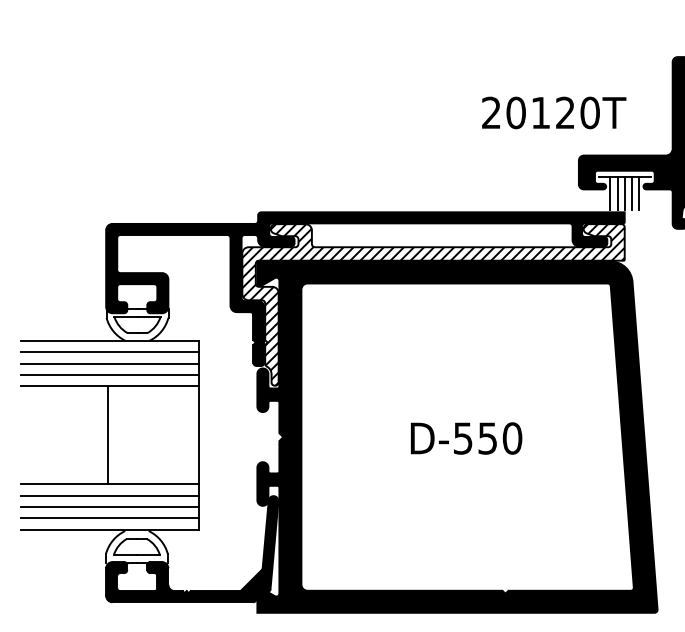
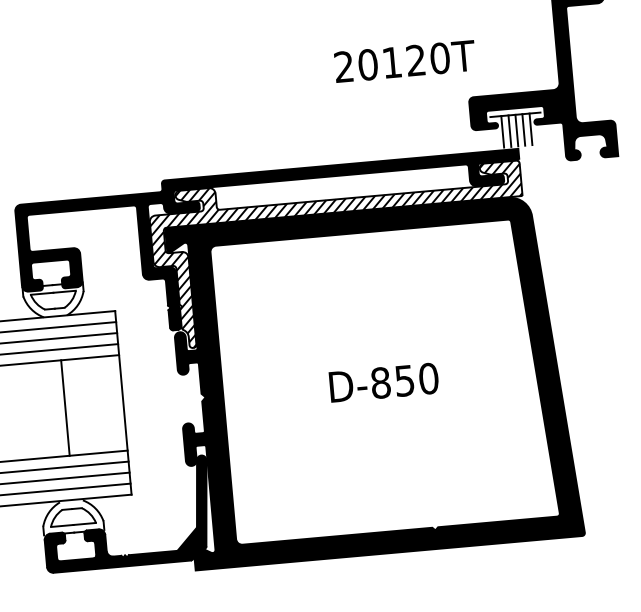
text: (554, 112) -> (405, 61), moved
line: (108, 435) -> (65, 408), moved
text: (462, 438) -> (380, 383), D-550 -> D-850

